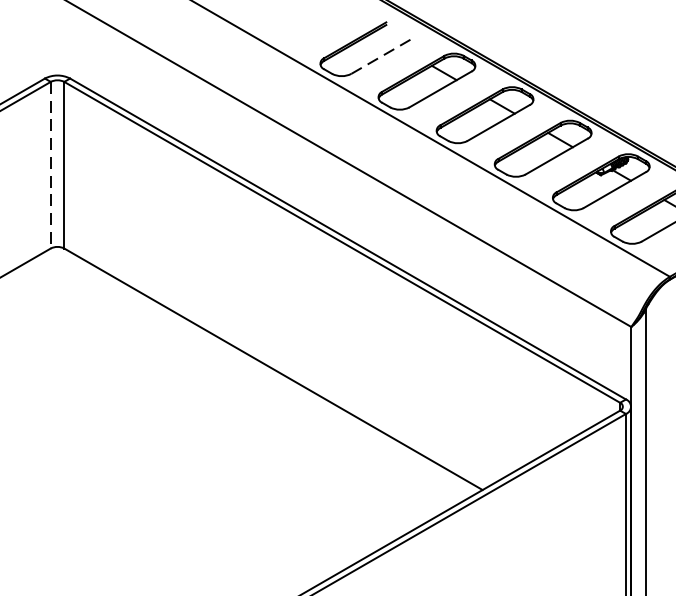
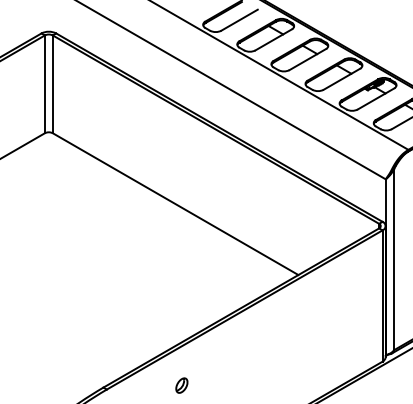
line: (383, 54) -> (240, 19), dashed -> solid
line: (50, 165) -> (44, 84), dashed -> solid

